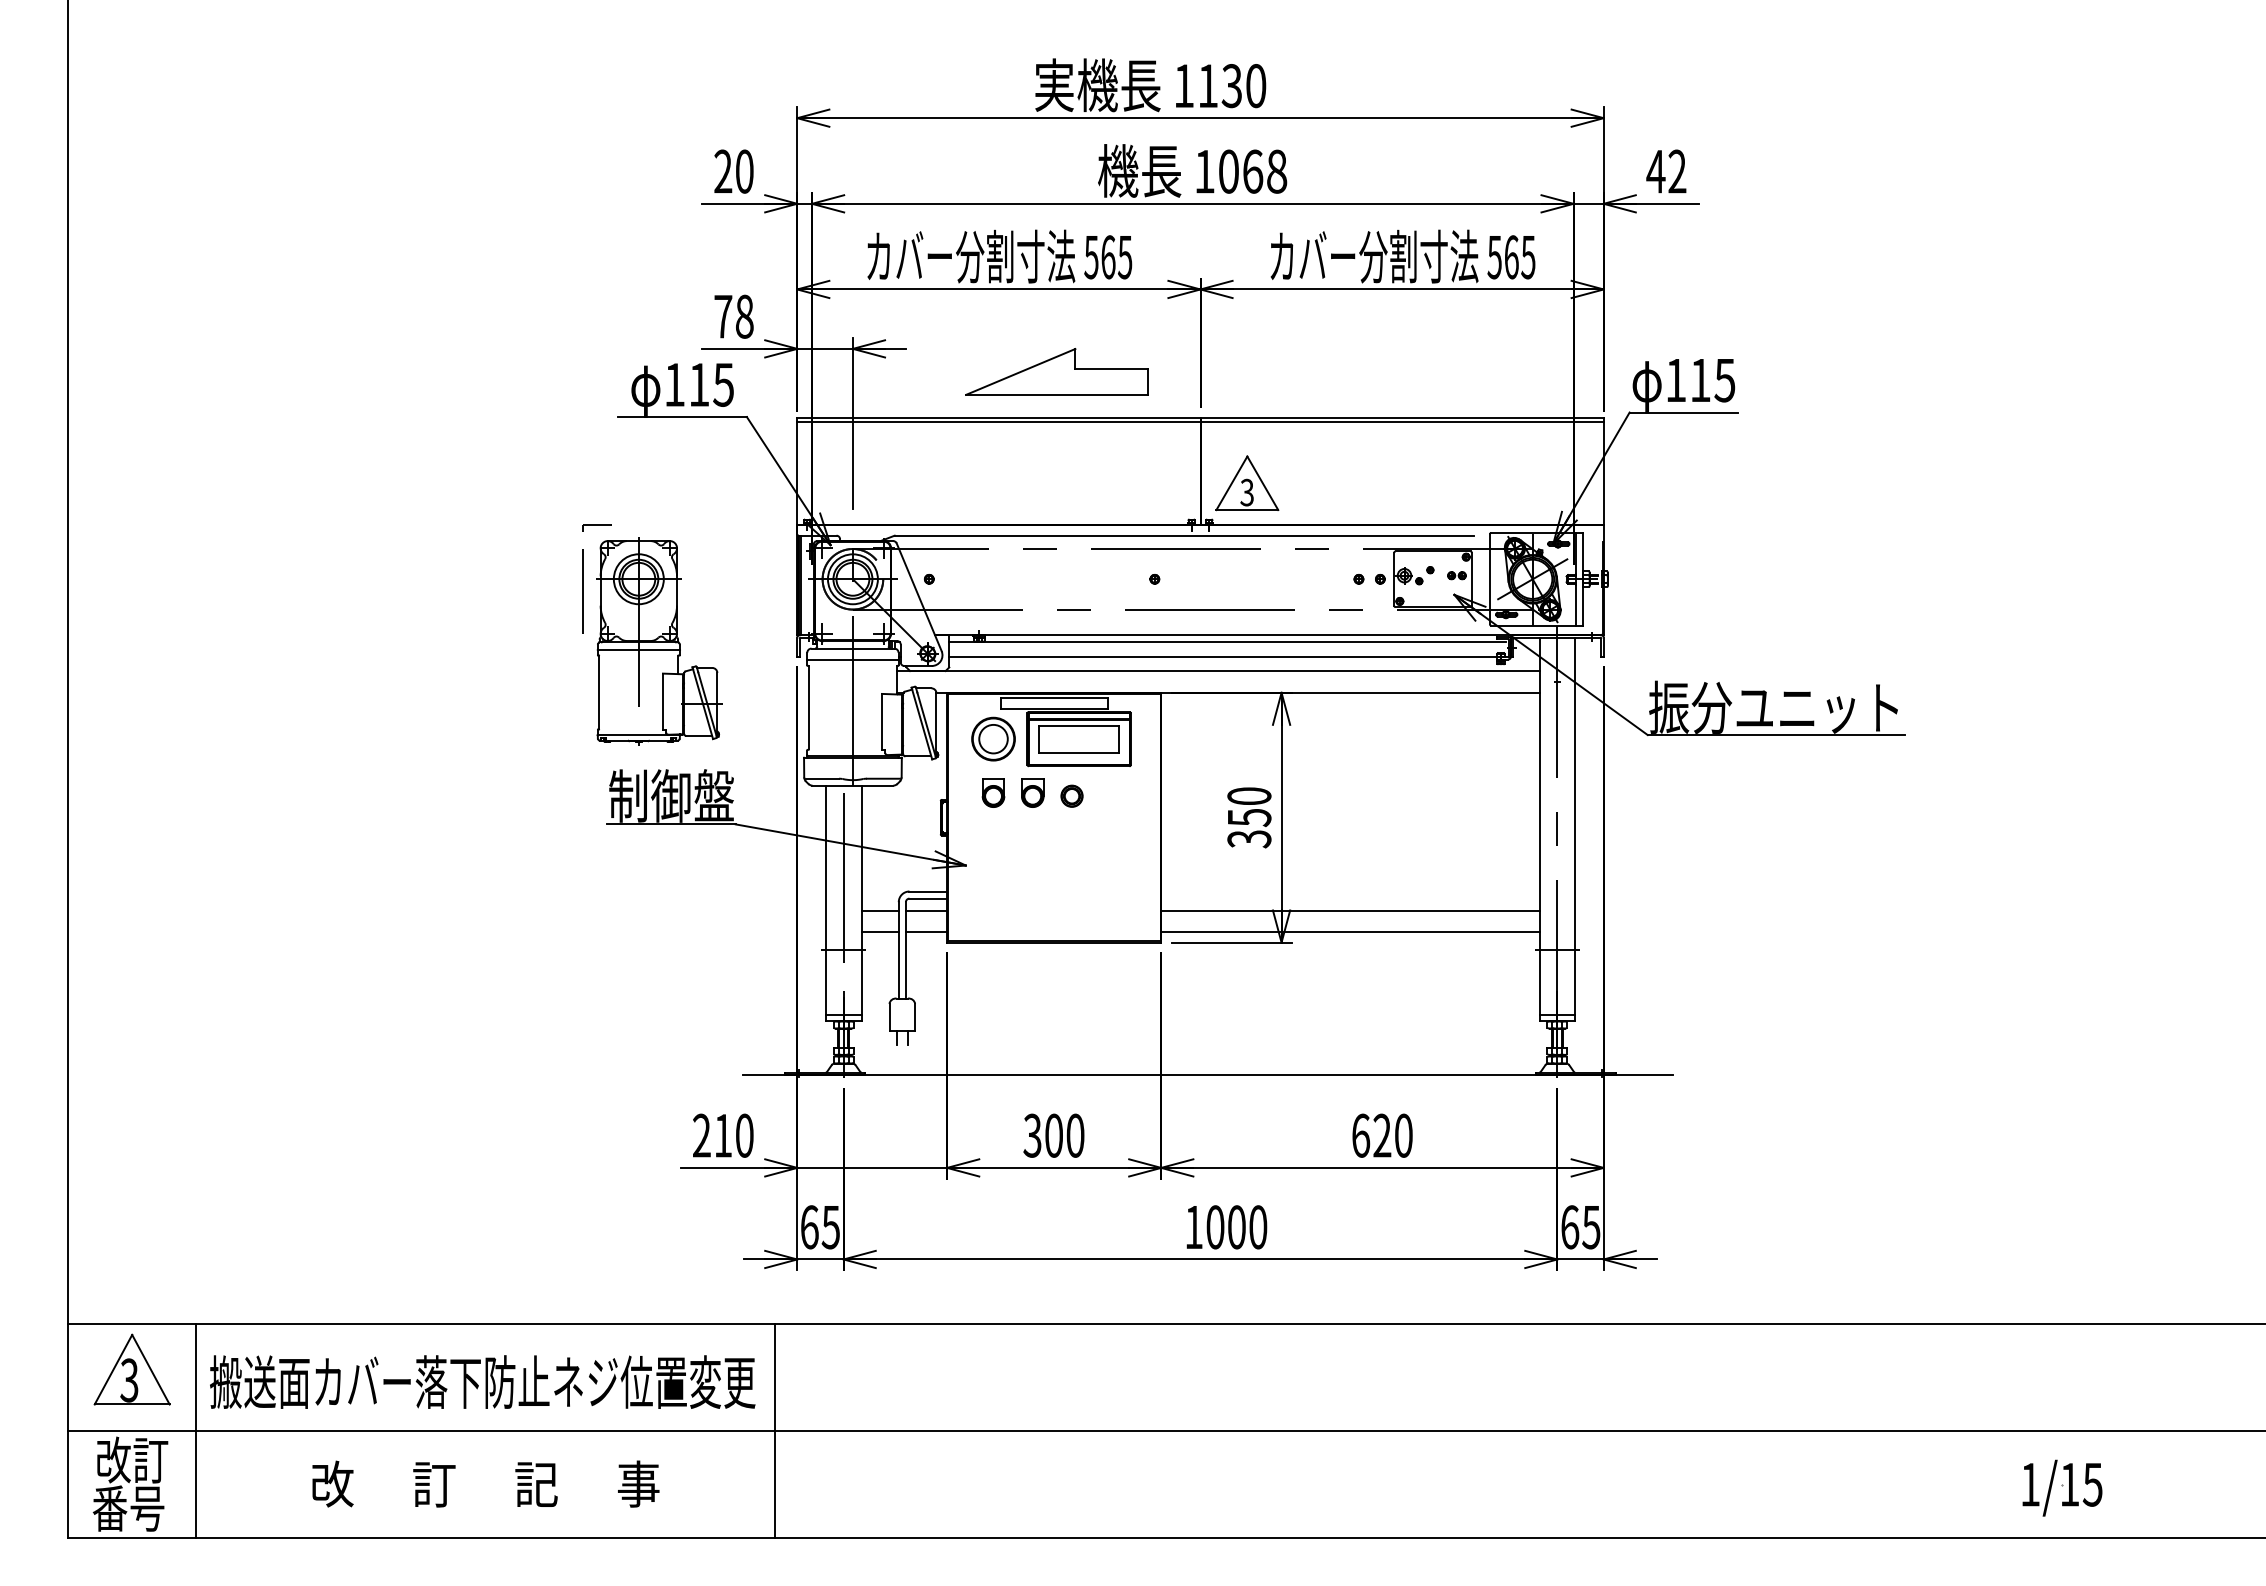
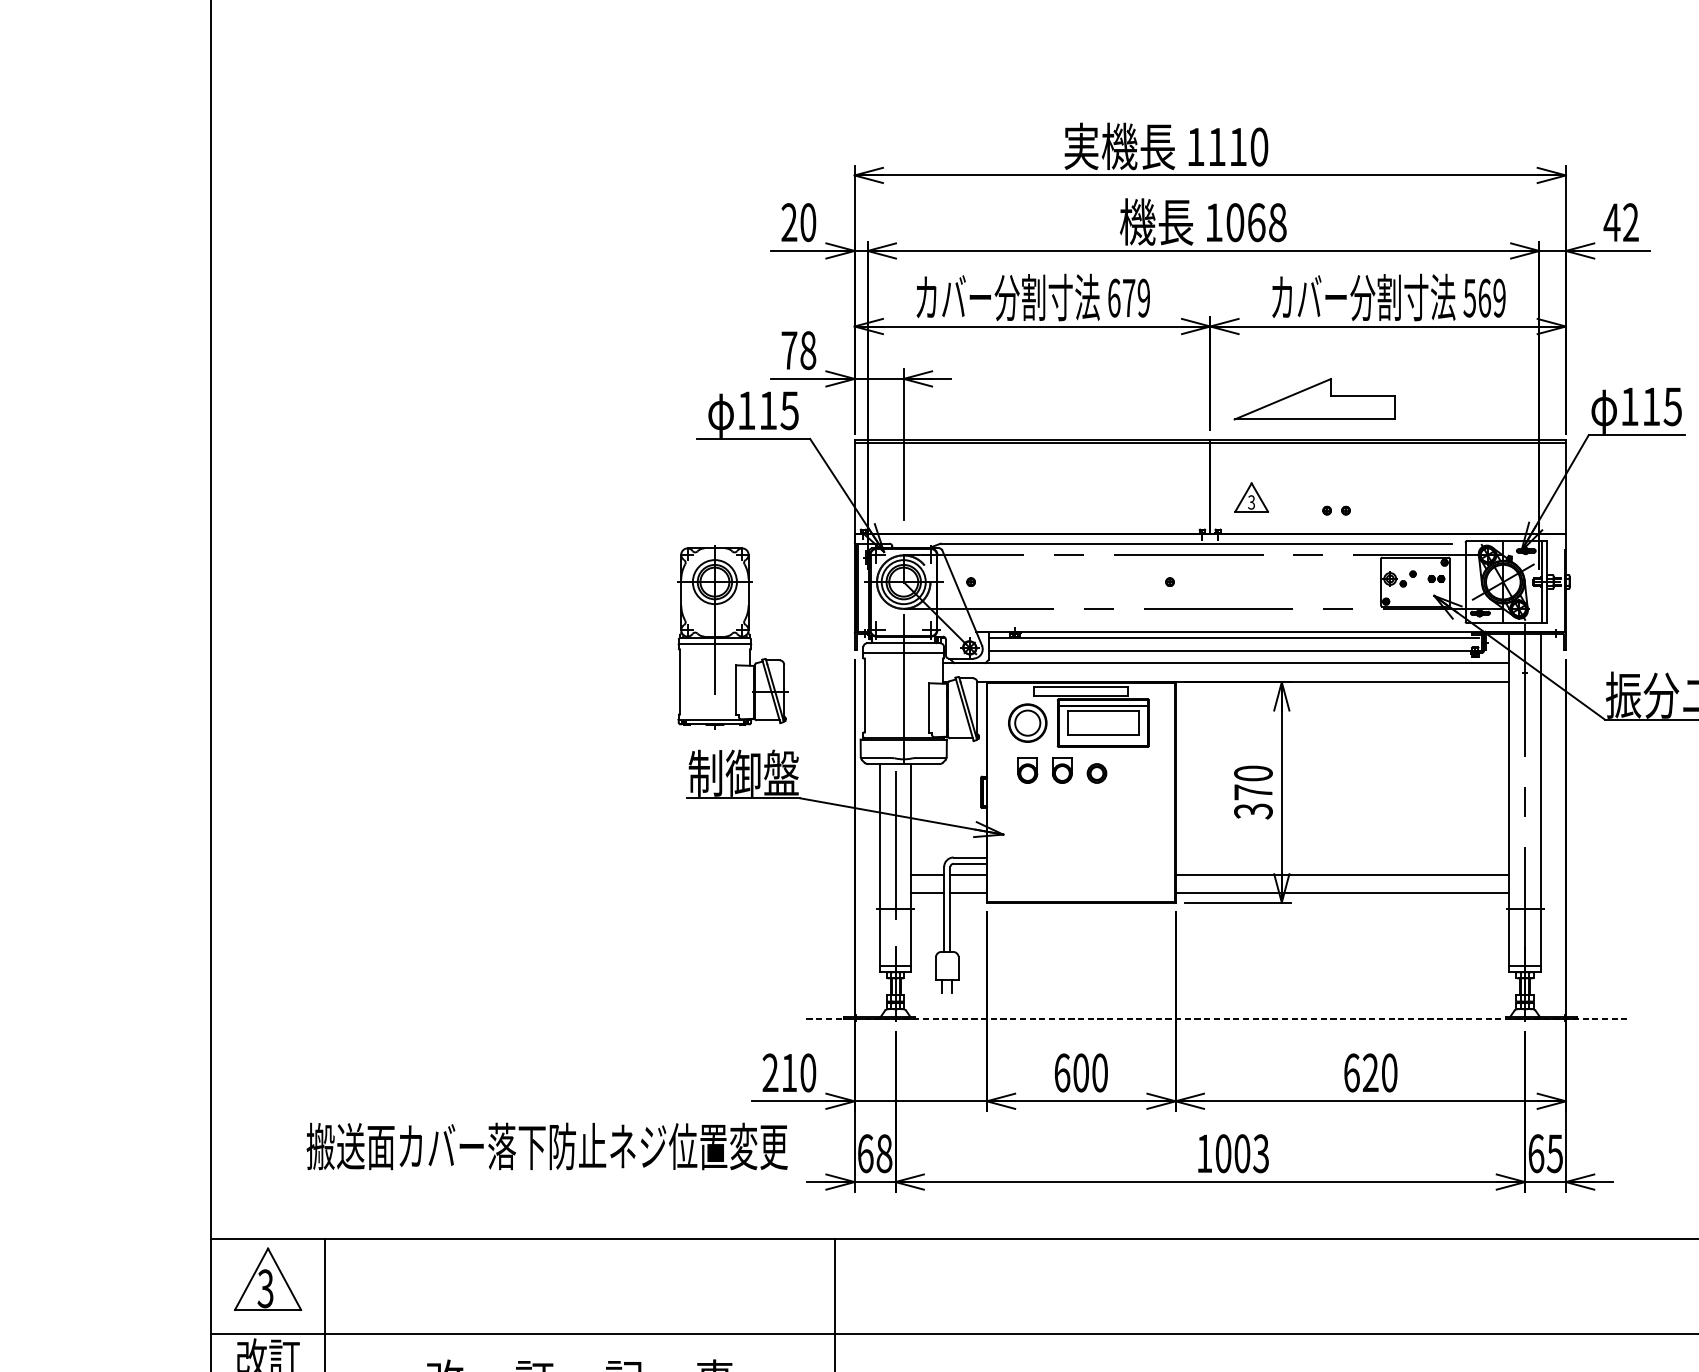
text: (1231, 86) -> (1237, 147), 1130 -> 1110
text: (1108, 257) -> (1129, 298), 565 -> 679
text: (1528, 257) -> (1499, 298), 565 -> 569
part: (1056, 371) -> (1314, 398), moved
part: (1247, 483) -> (1251, 497), size x0.6
part: (583, 578) -> (666, 581), removed
part: (1369, 579) -> (1336, 510), moved
text: (1249, 817) -> (1253, 792), 350 -> 370
line: (1208, 1074) -> (1217, 1018), solid -> dashed
text: (1032, 1135) -> (1062, 1072), 300 -> 600
text: (830, 1227) -> (883, 1153), 65 -> 68
text: (1258, 1227) -> (1261, 1153), 1000 -> 1003
text: (482, 1381) -> (547, 1145), moved

